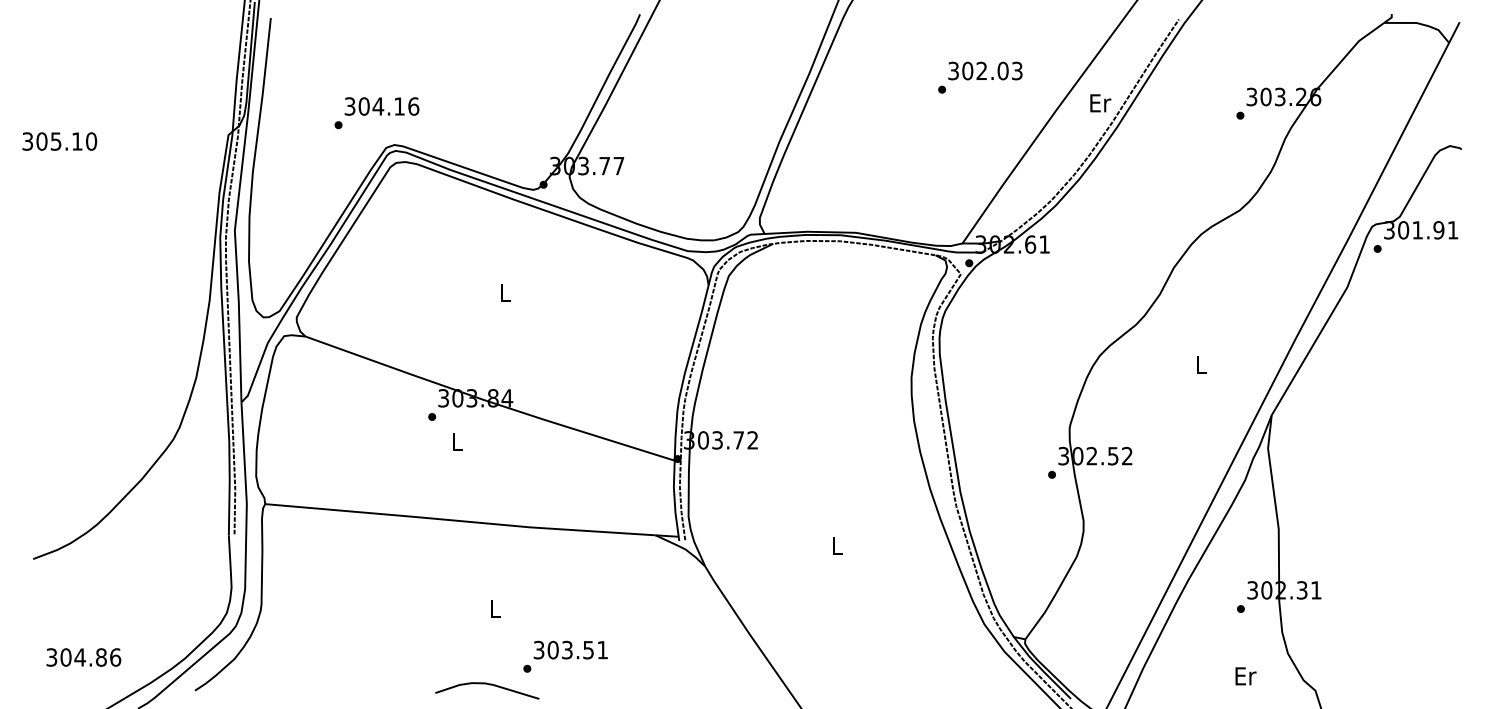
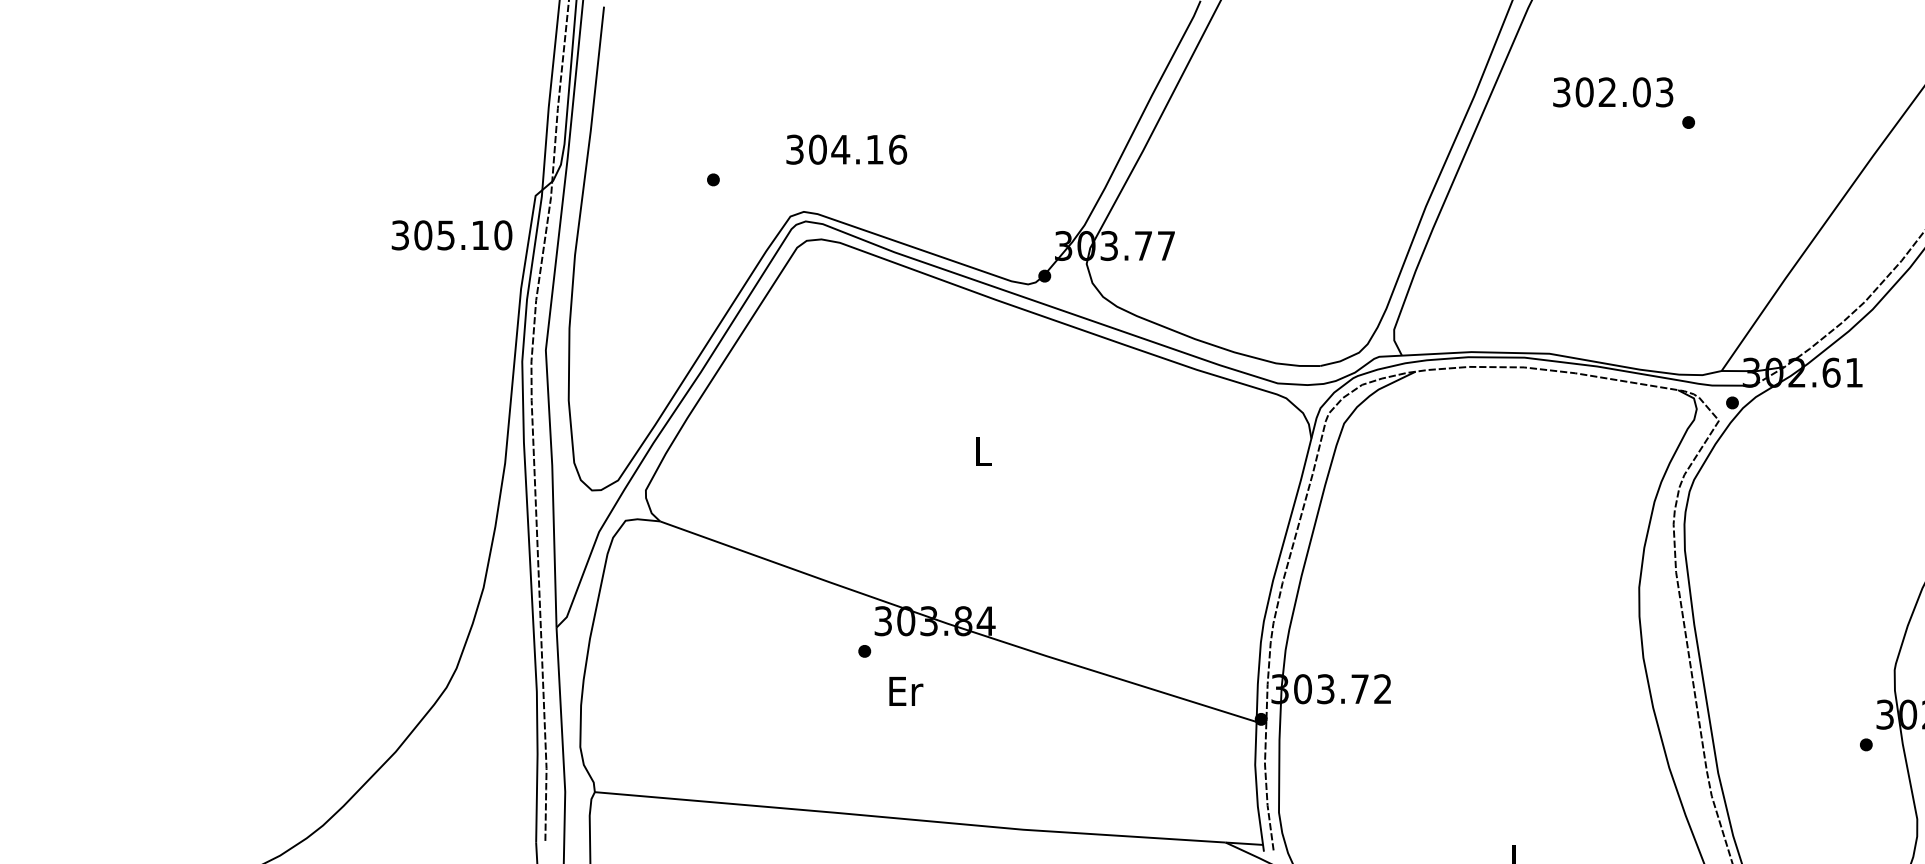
text: (985, 70) -> (1613, 91), moved
text: (381, 106) -> (845, 149), moved
text: (59, 141) -> (451, 235), moved
text: (457, 441) -> (905, 690), L -> Er

